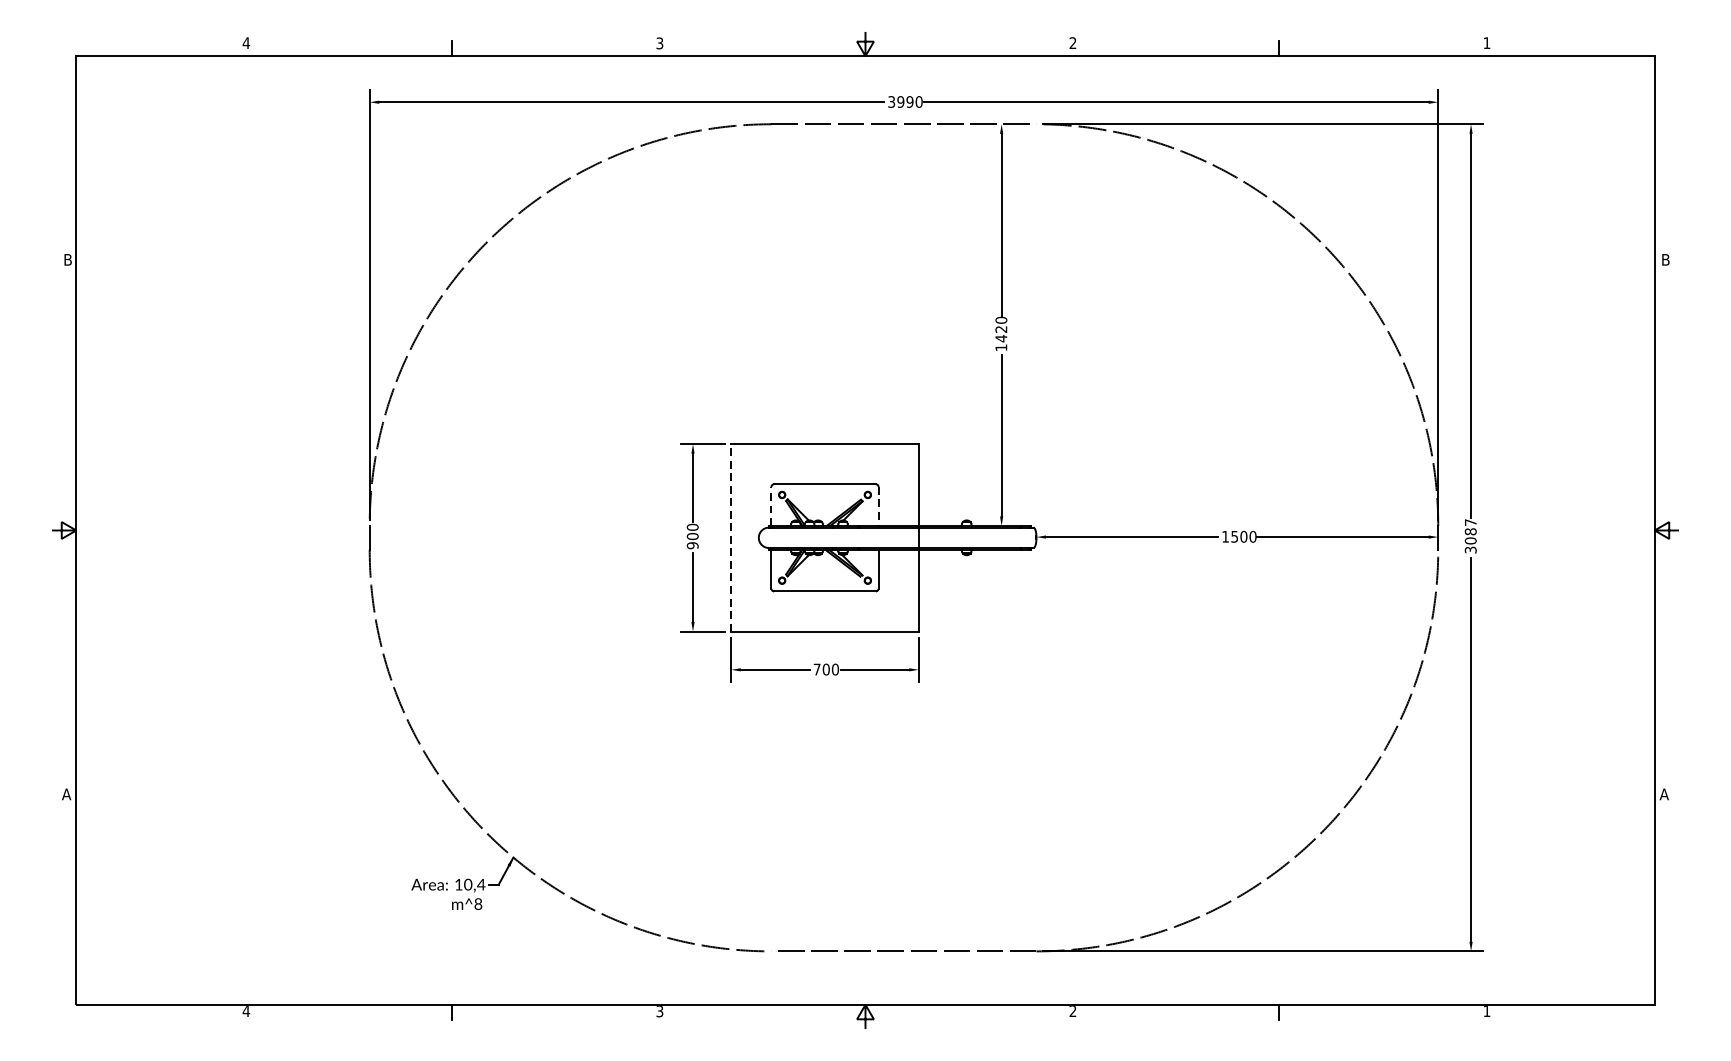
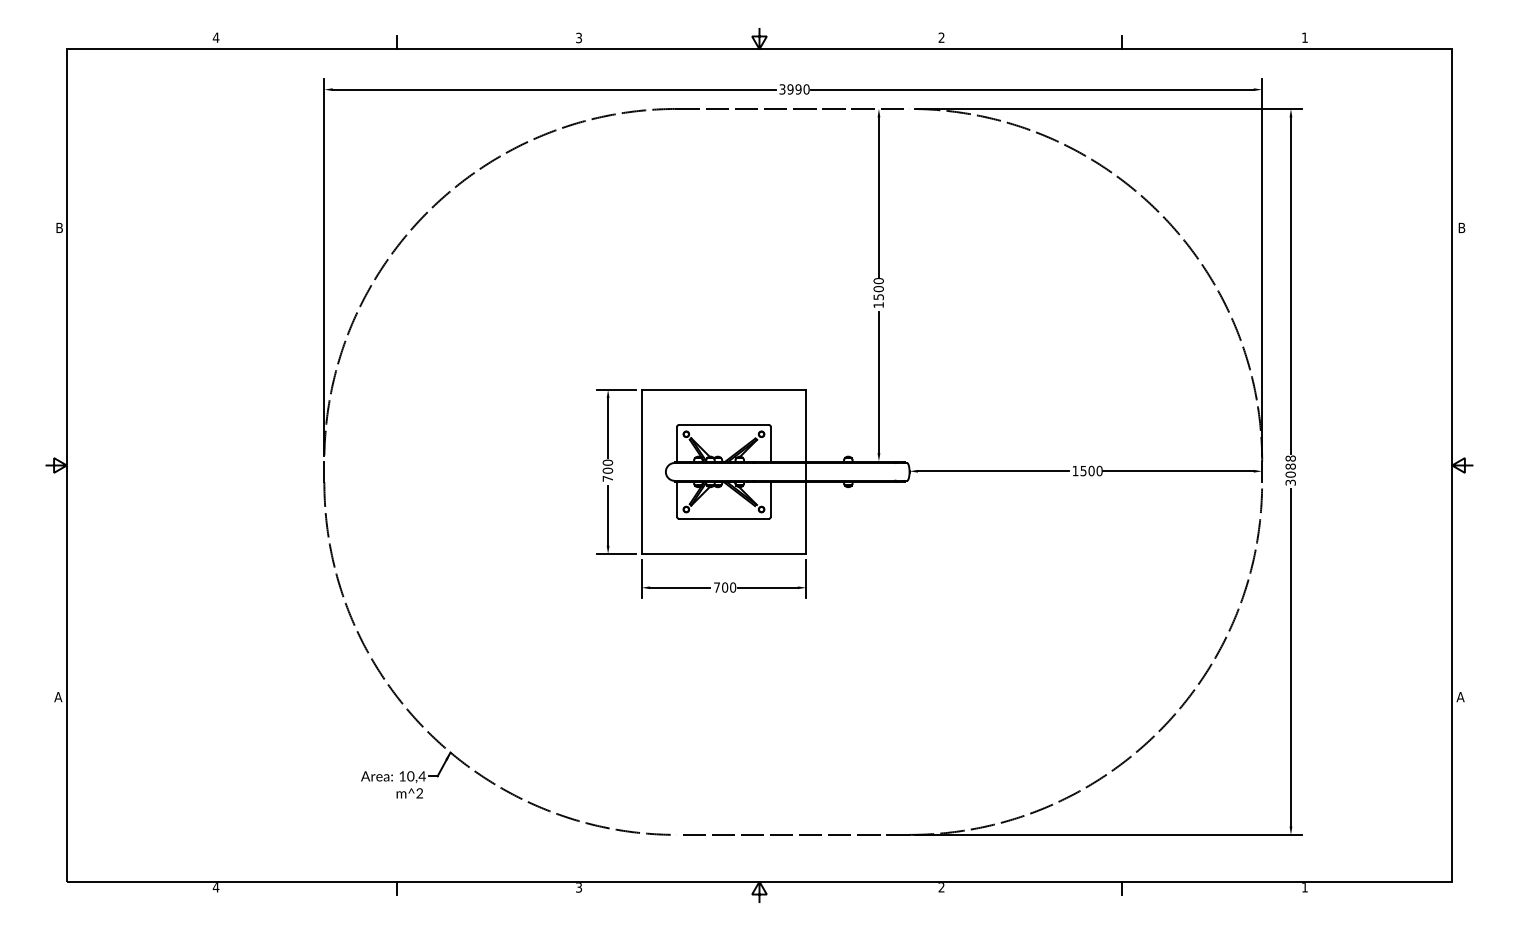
text: (1001, 334) -> (878, 293), 1420 -> 1500
line: (770, 505) -> (676, 443), dashed -> solid
line: (878, 506) -> (770, 444), dashed -> solid
text: (1470, 522) -> (1290, 458), 3087 -> 3088
line: (731, 537) -> (641, 471), dashed -> solid
text: (692, 545) -> (607, 478), 900 -> 700
text: (478, 904) -> (419, 793), 8 -> 2

